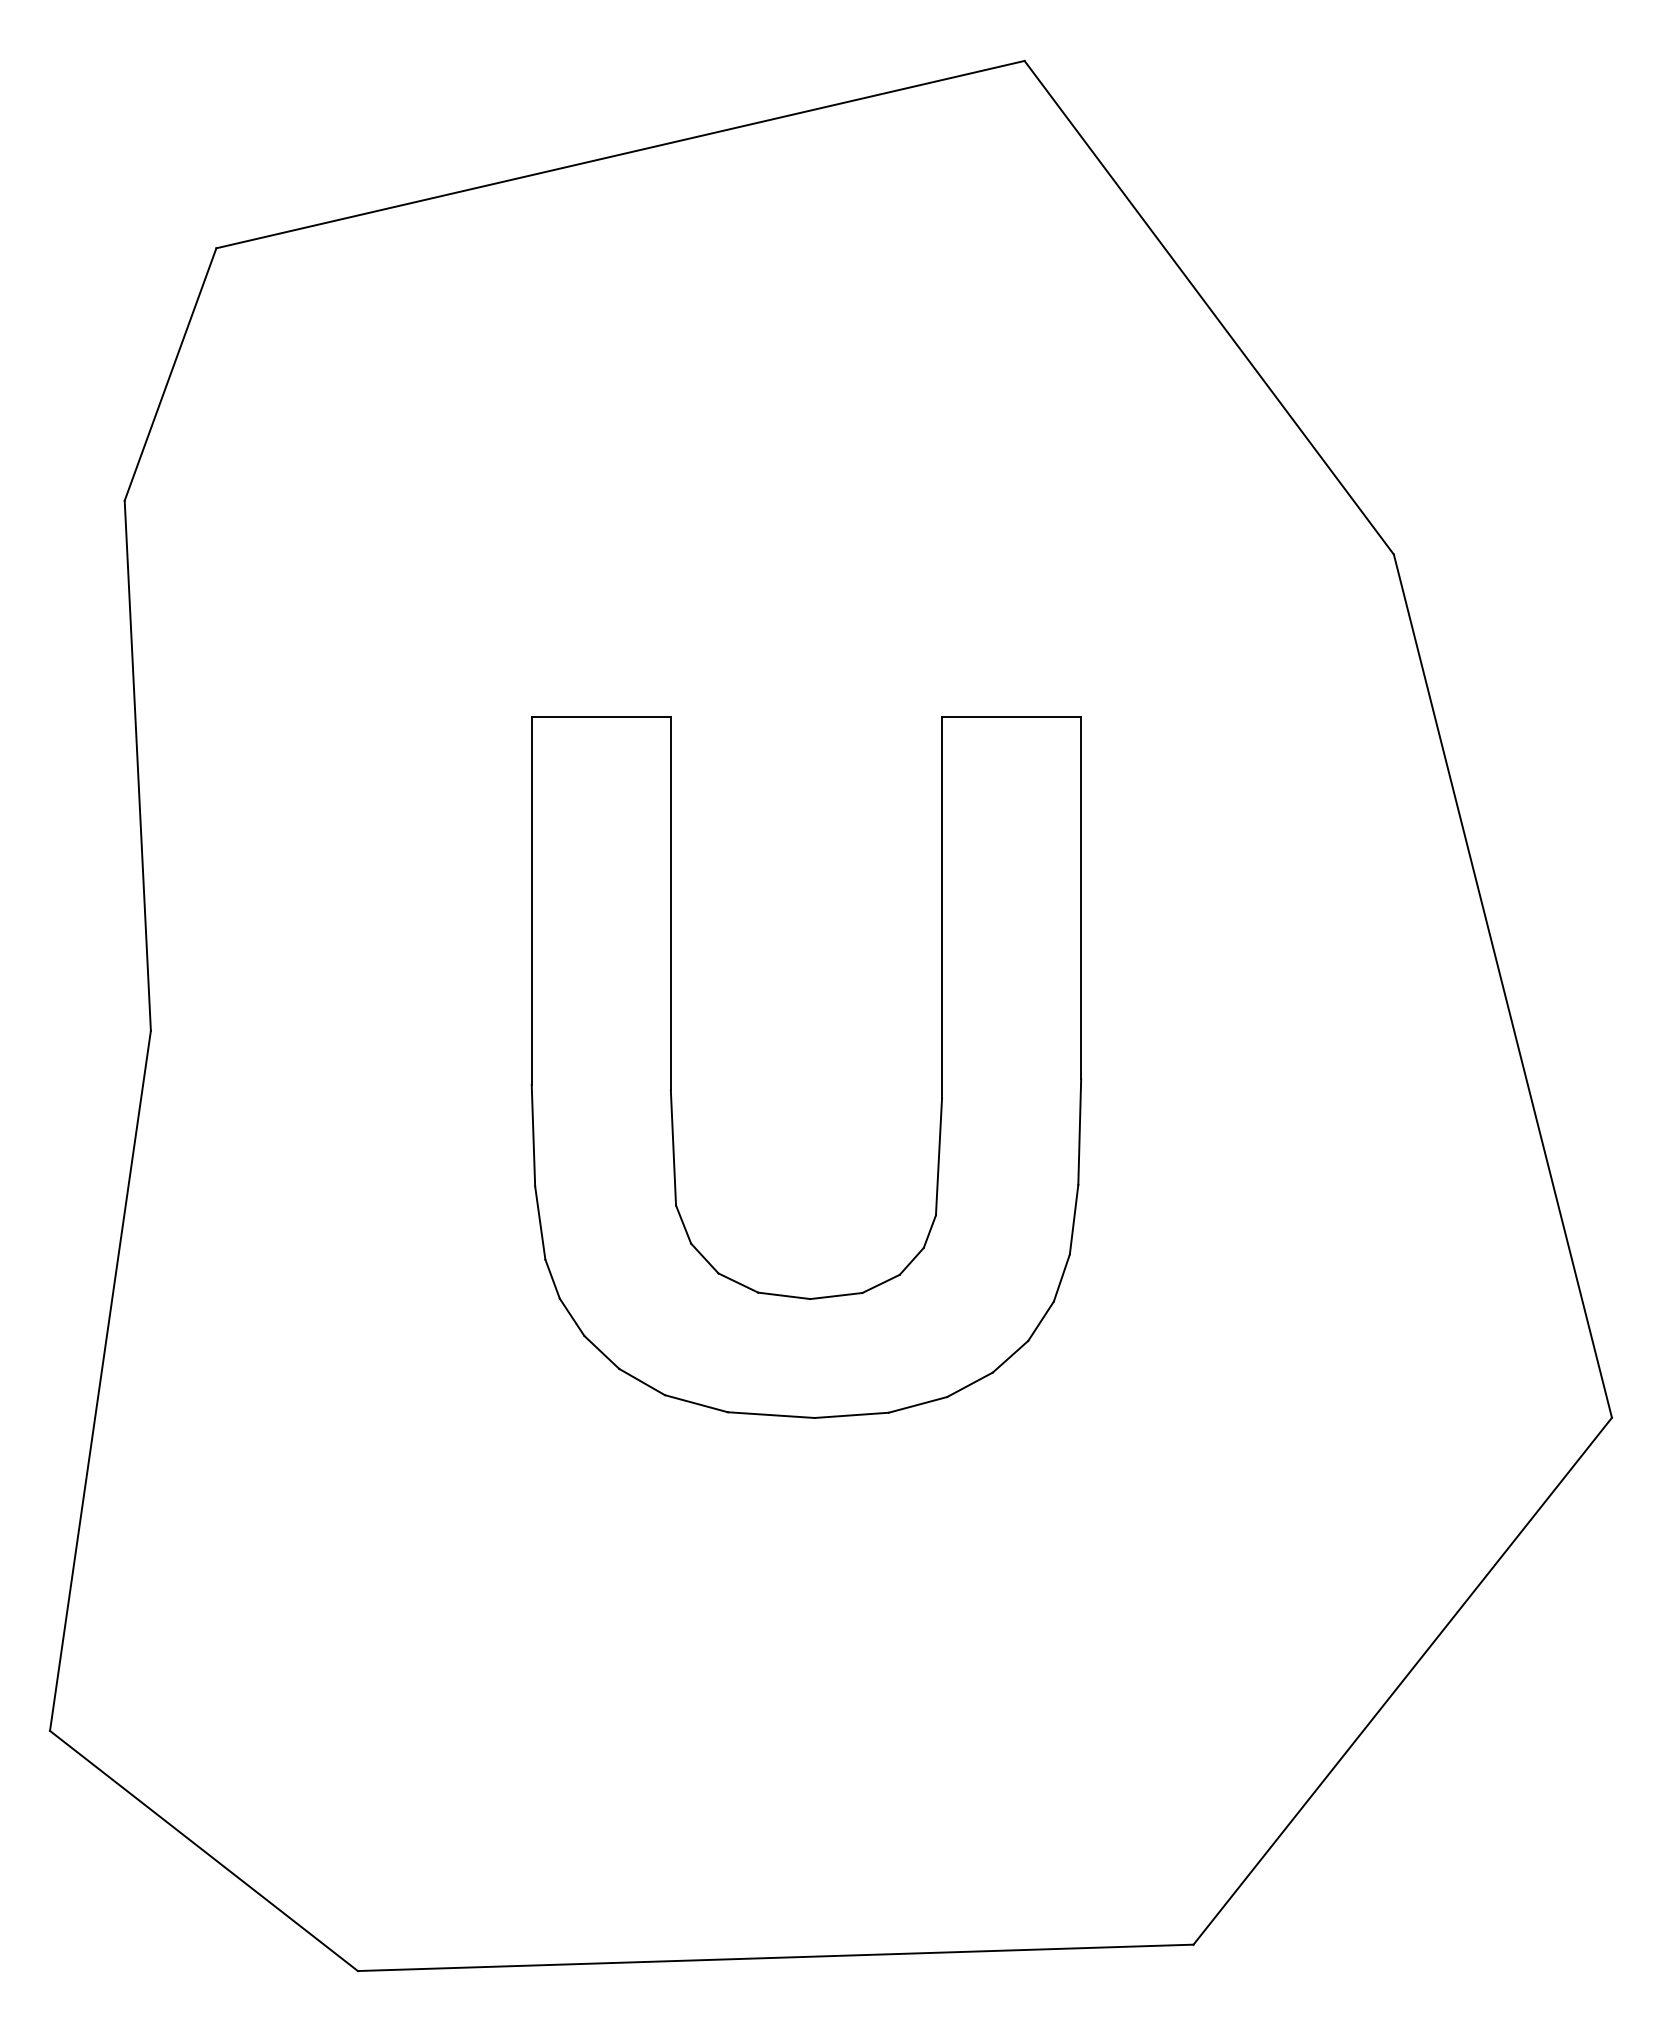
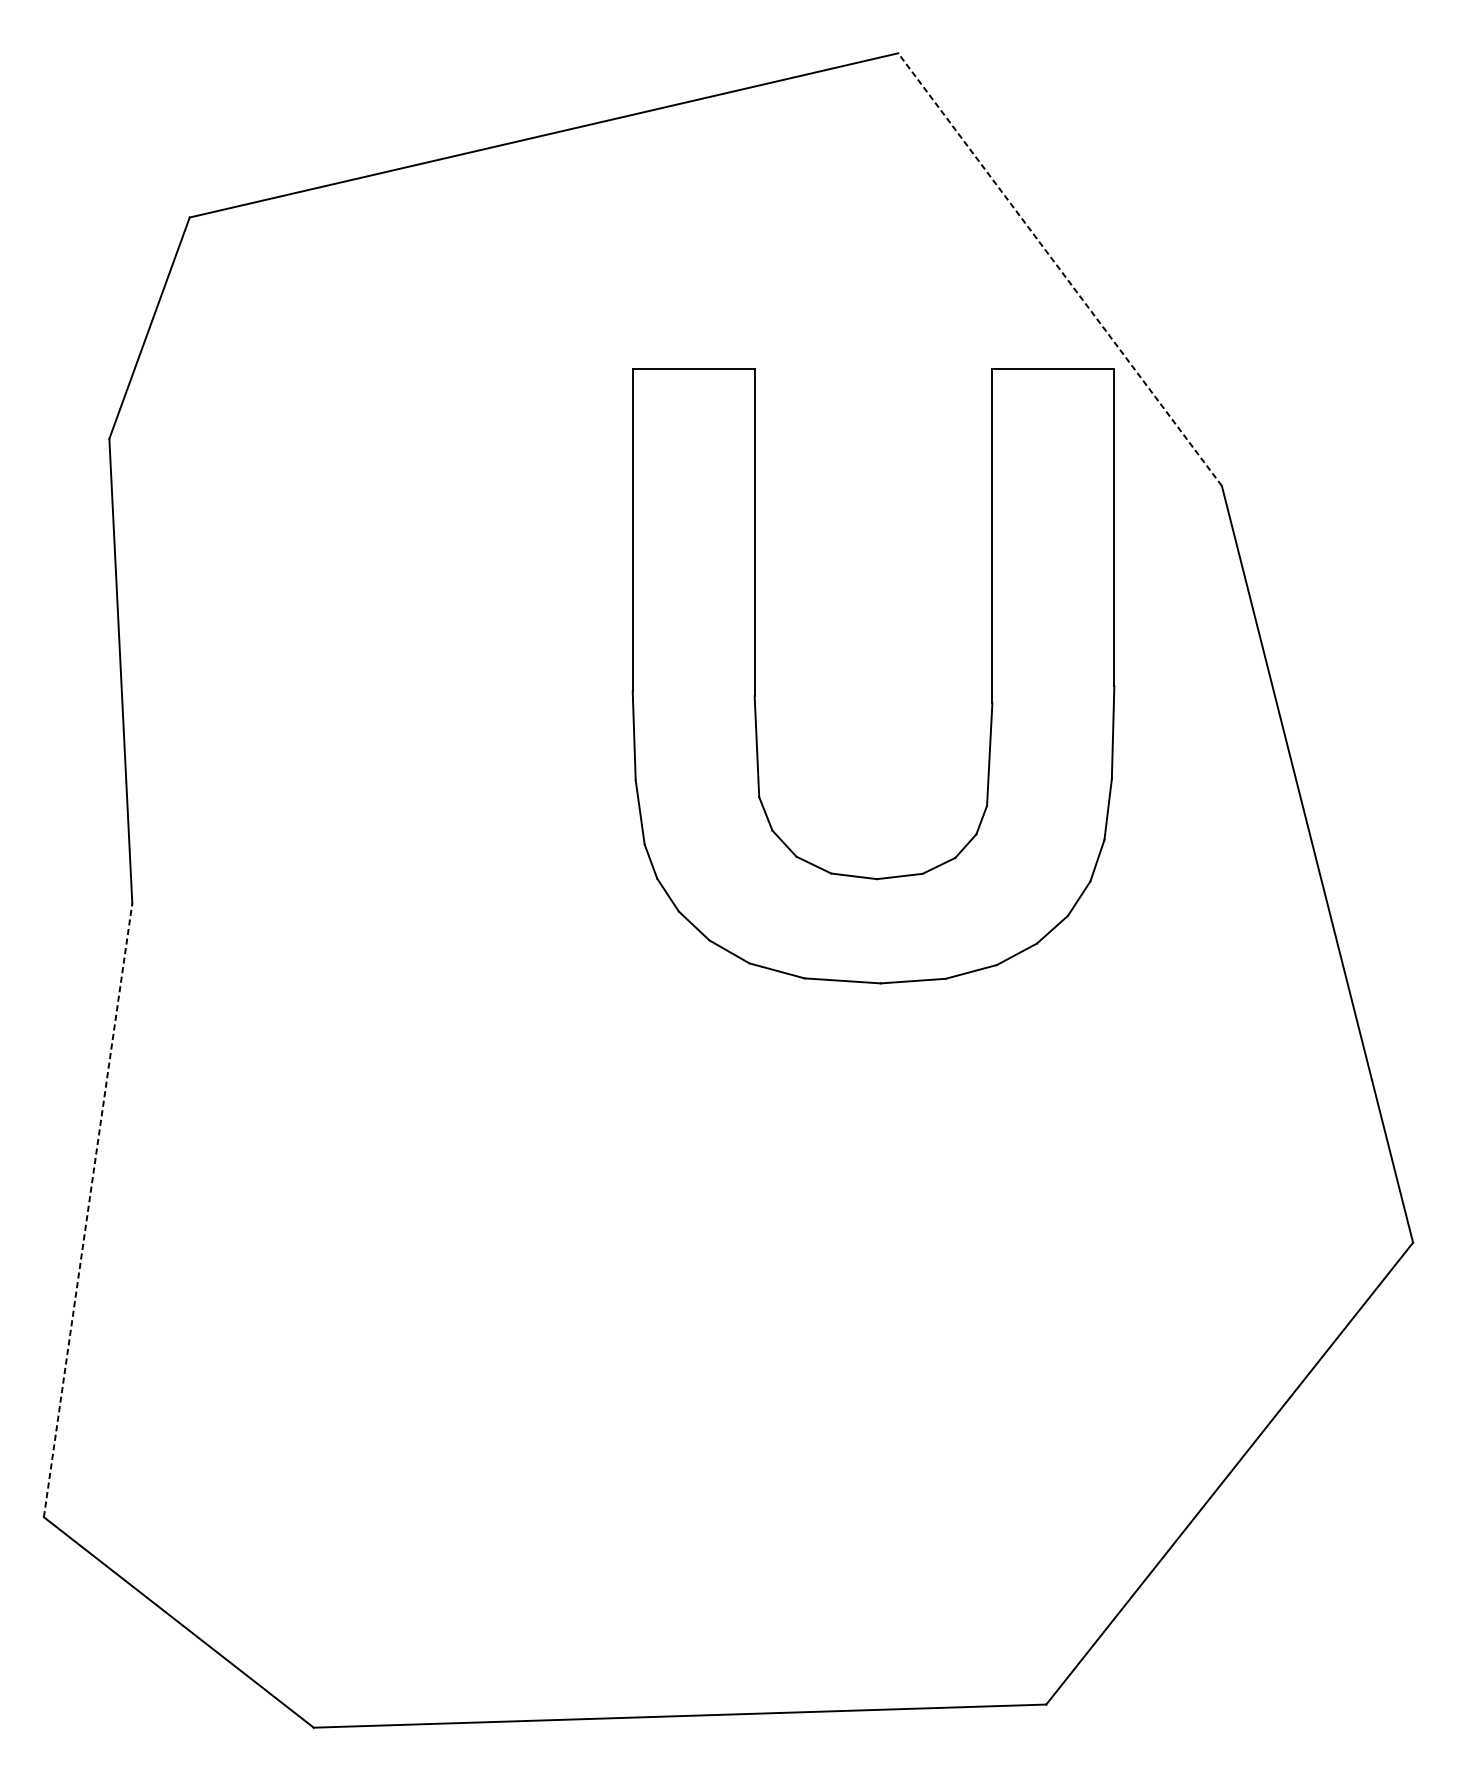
line: (1208, 307) -> (1059, 269), solid -> dashed
part: (671, 1067) -> (755, 676), moved
line: (100, 1380) -> (88, 1210), solid -> dashed

